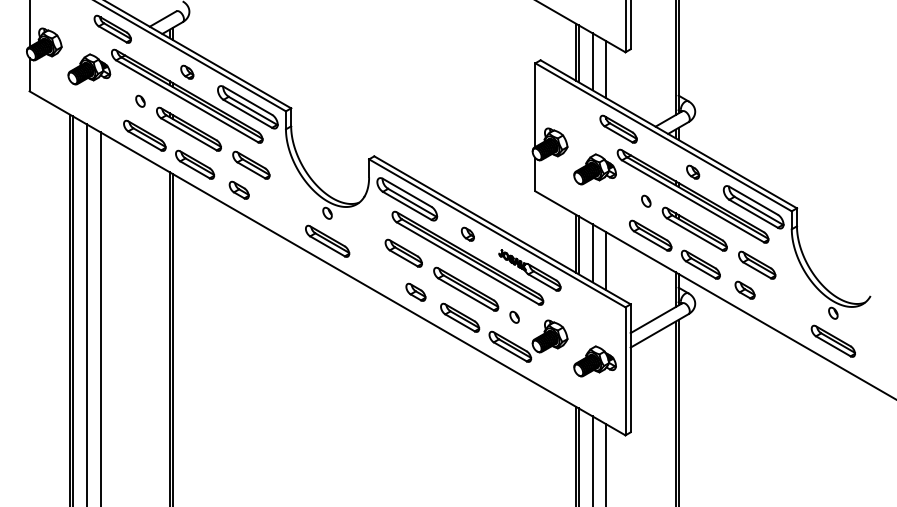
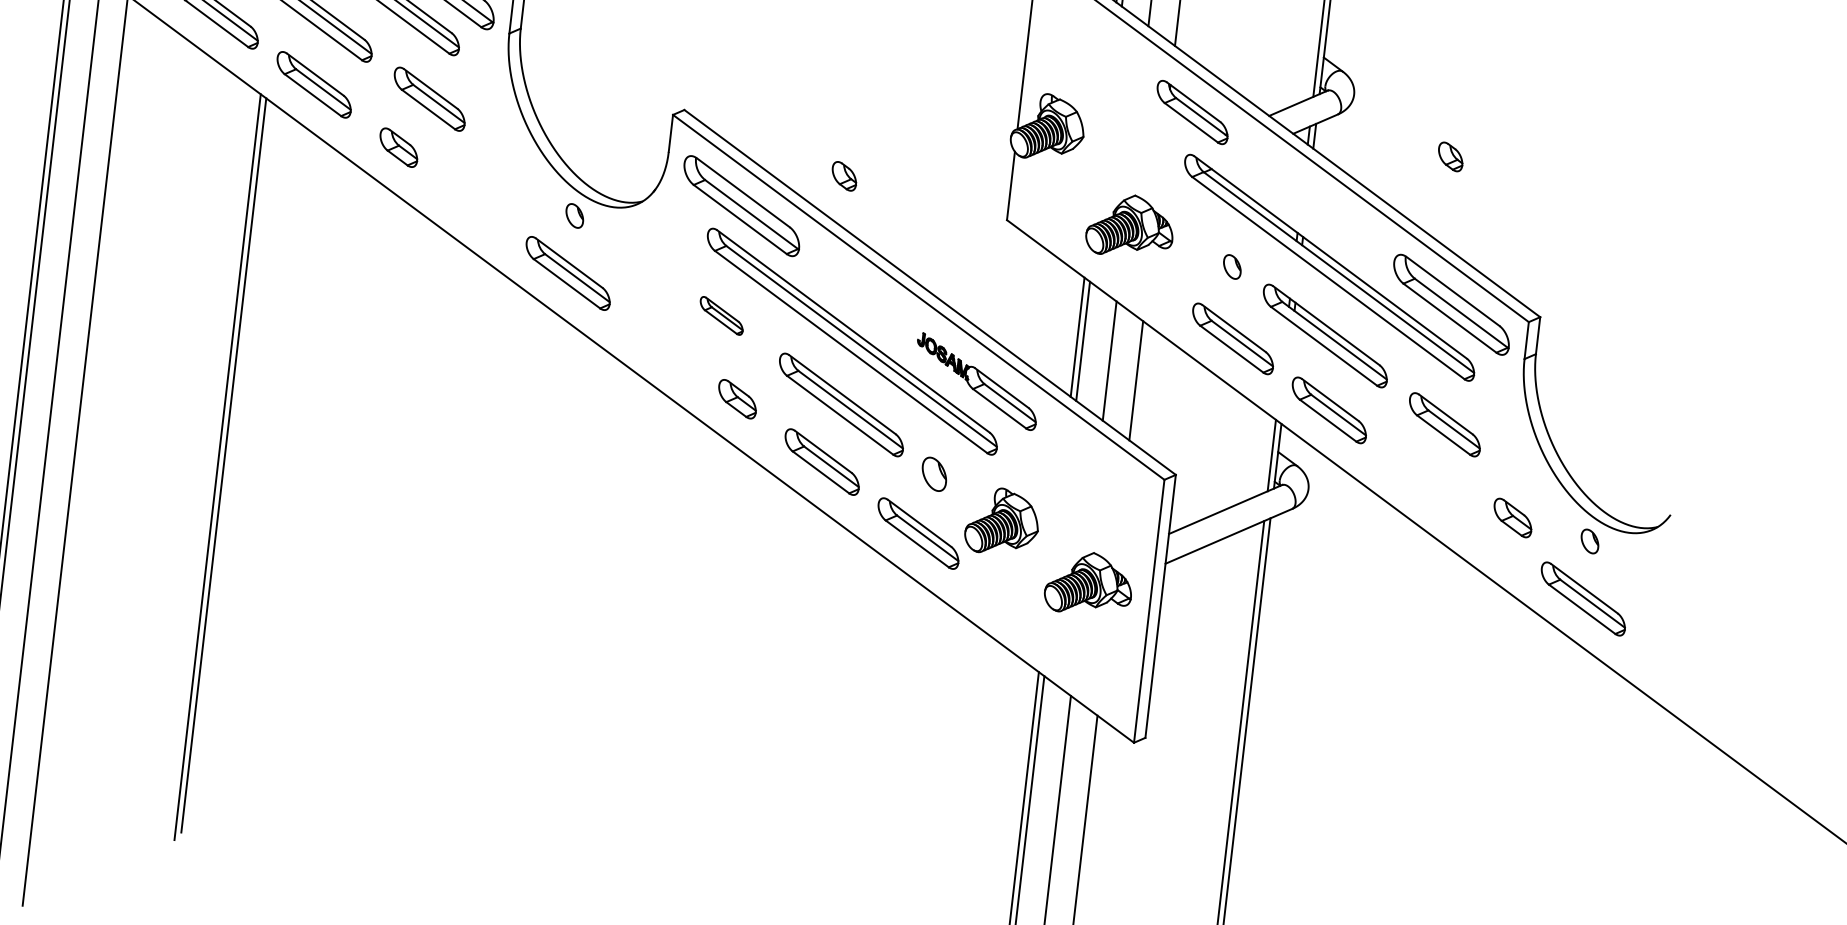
part: (594, 169) -> (1129, 226), moved
part: (693, 171) -> (1451, 155), moved
part: (467, 233) -> (843, 174), moved
part: (403, 252) -> (721, 314), size x0.6
part: (744, 289) -> (1512, 516), moved
part: (514, 316) -> (934, 472), size x1.4

